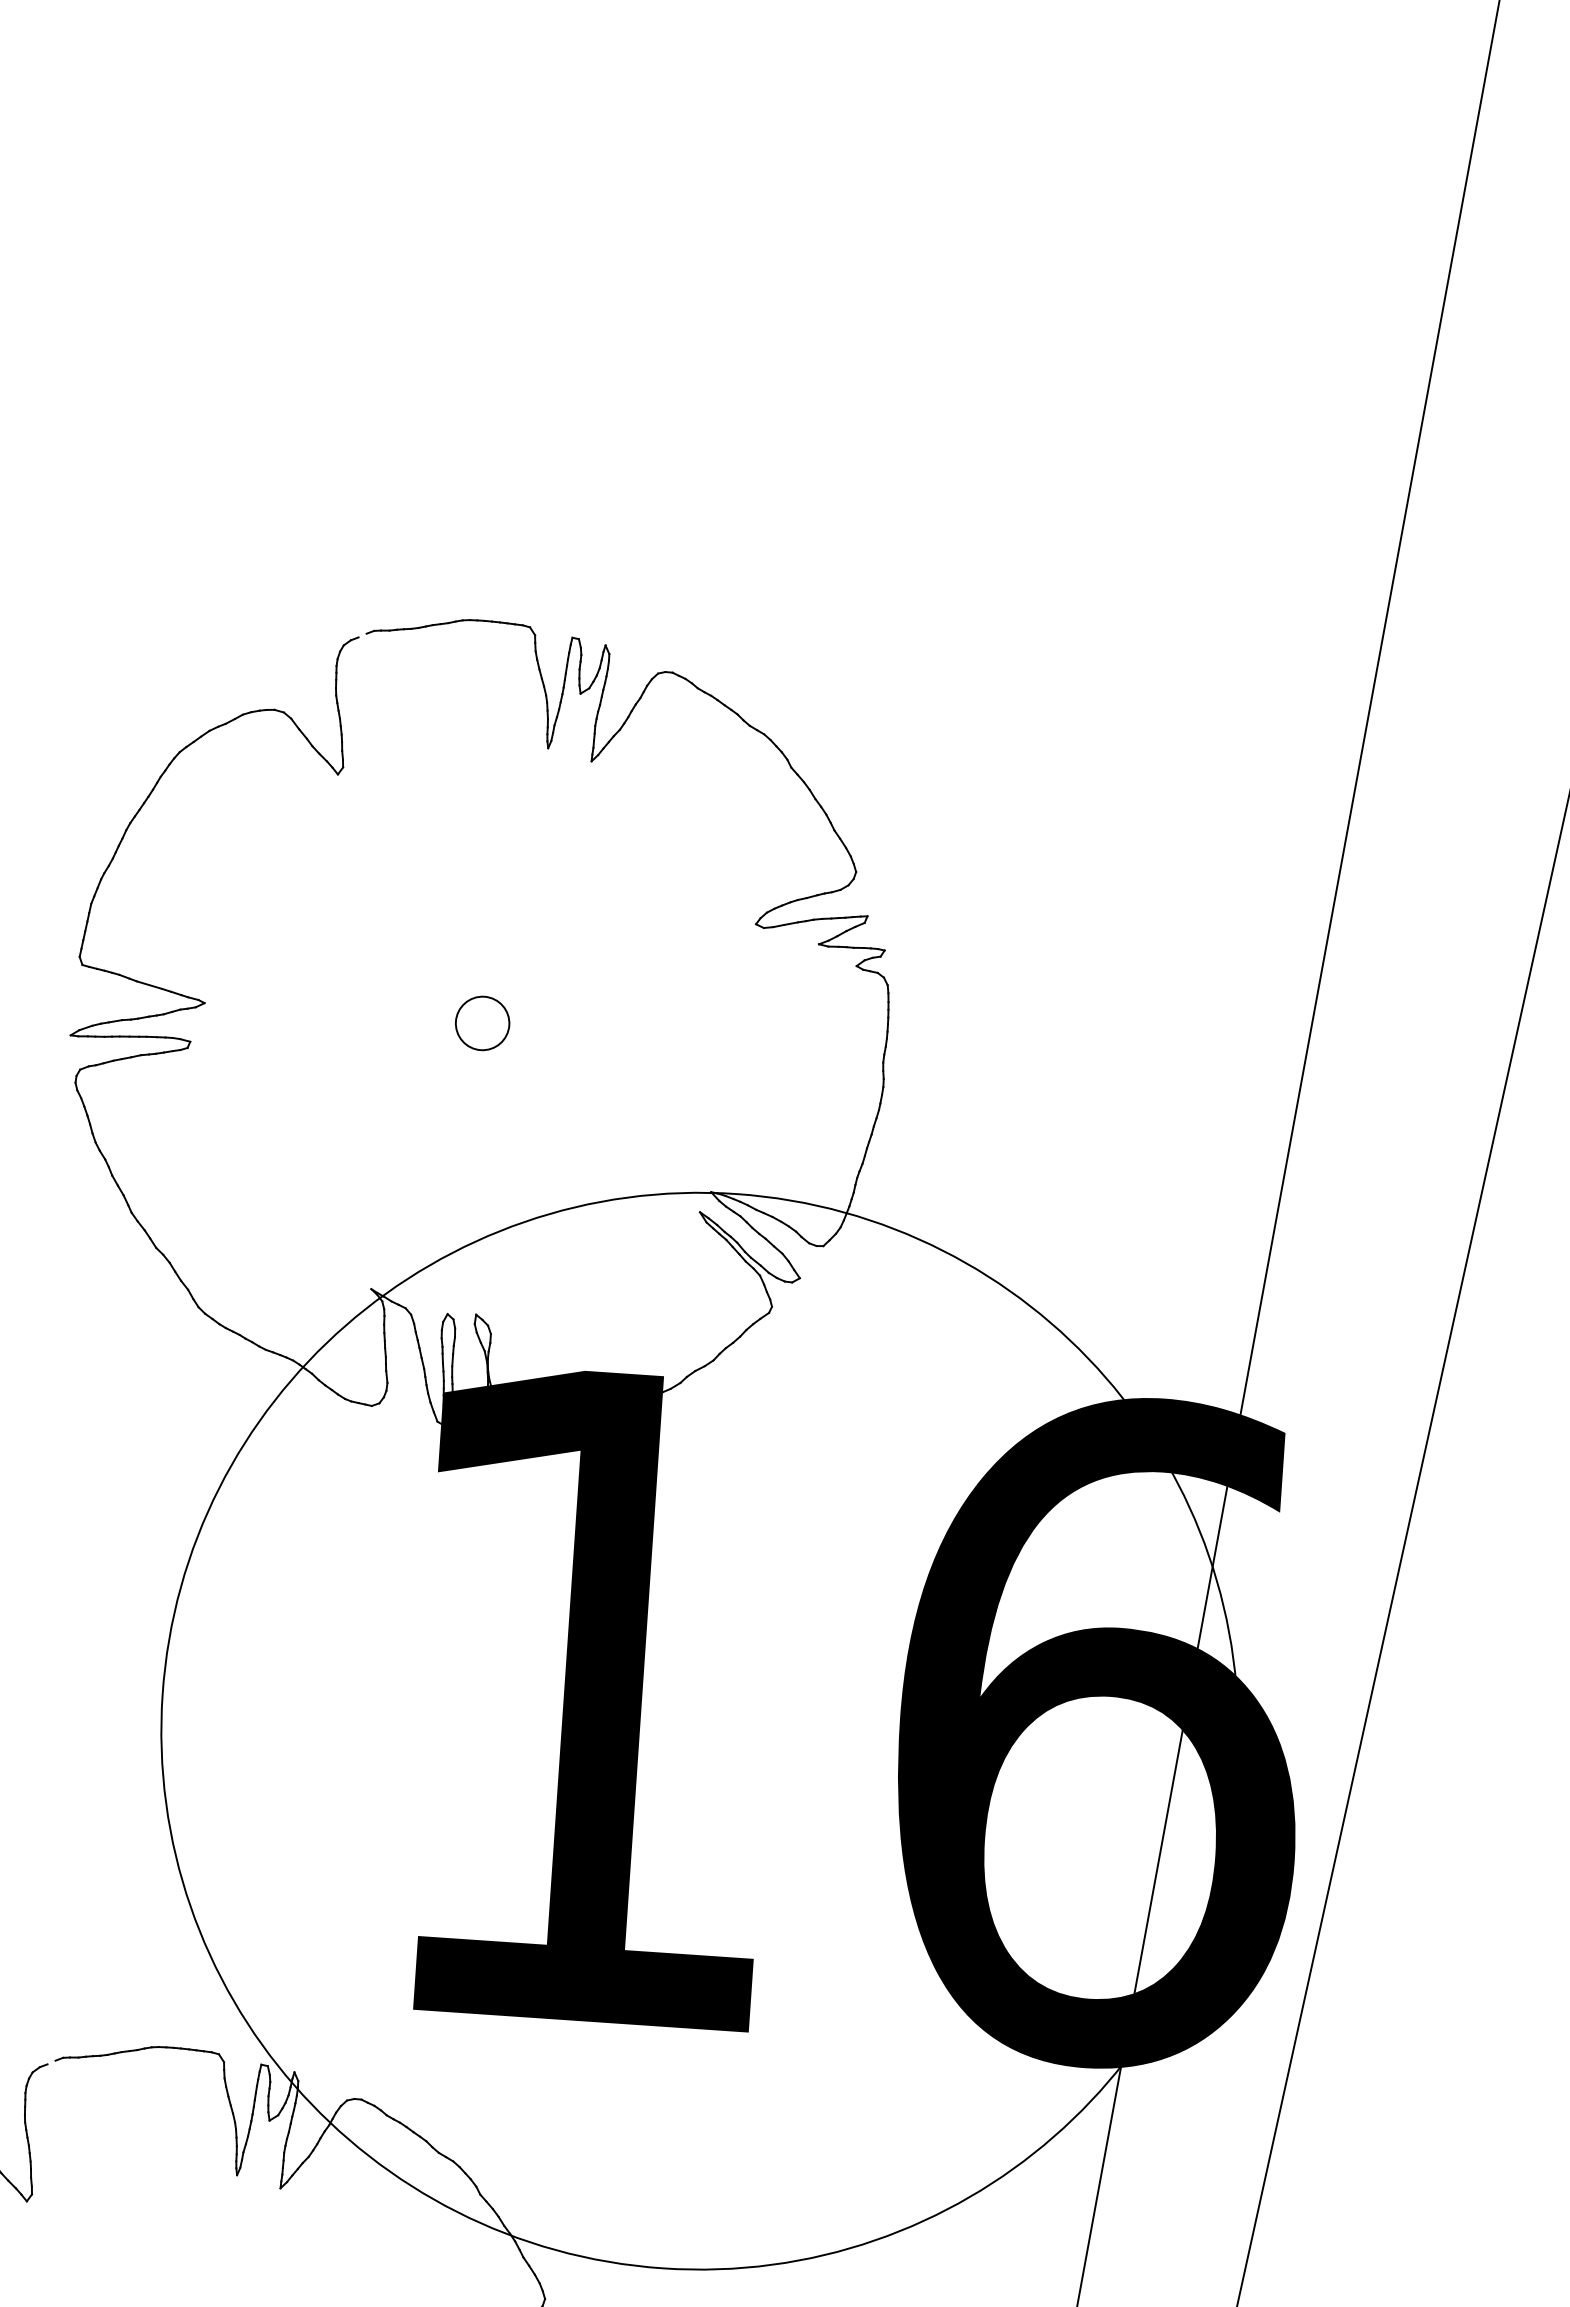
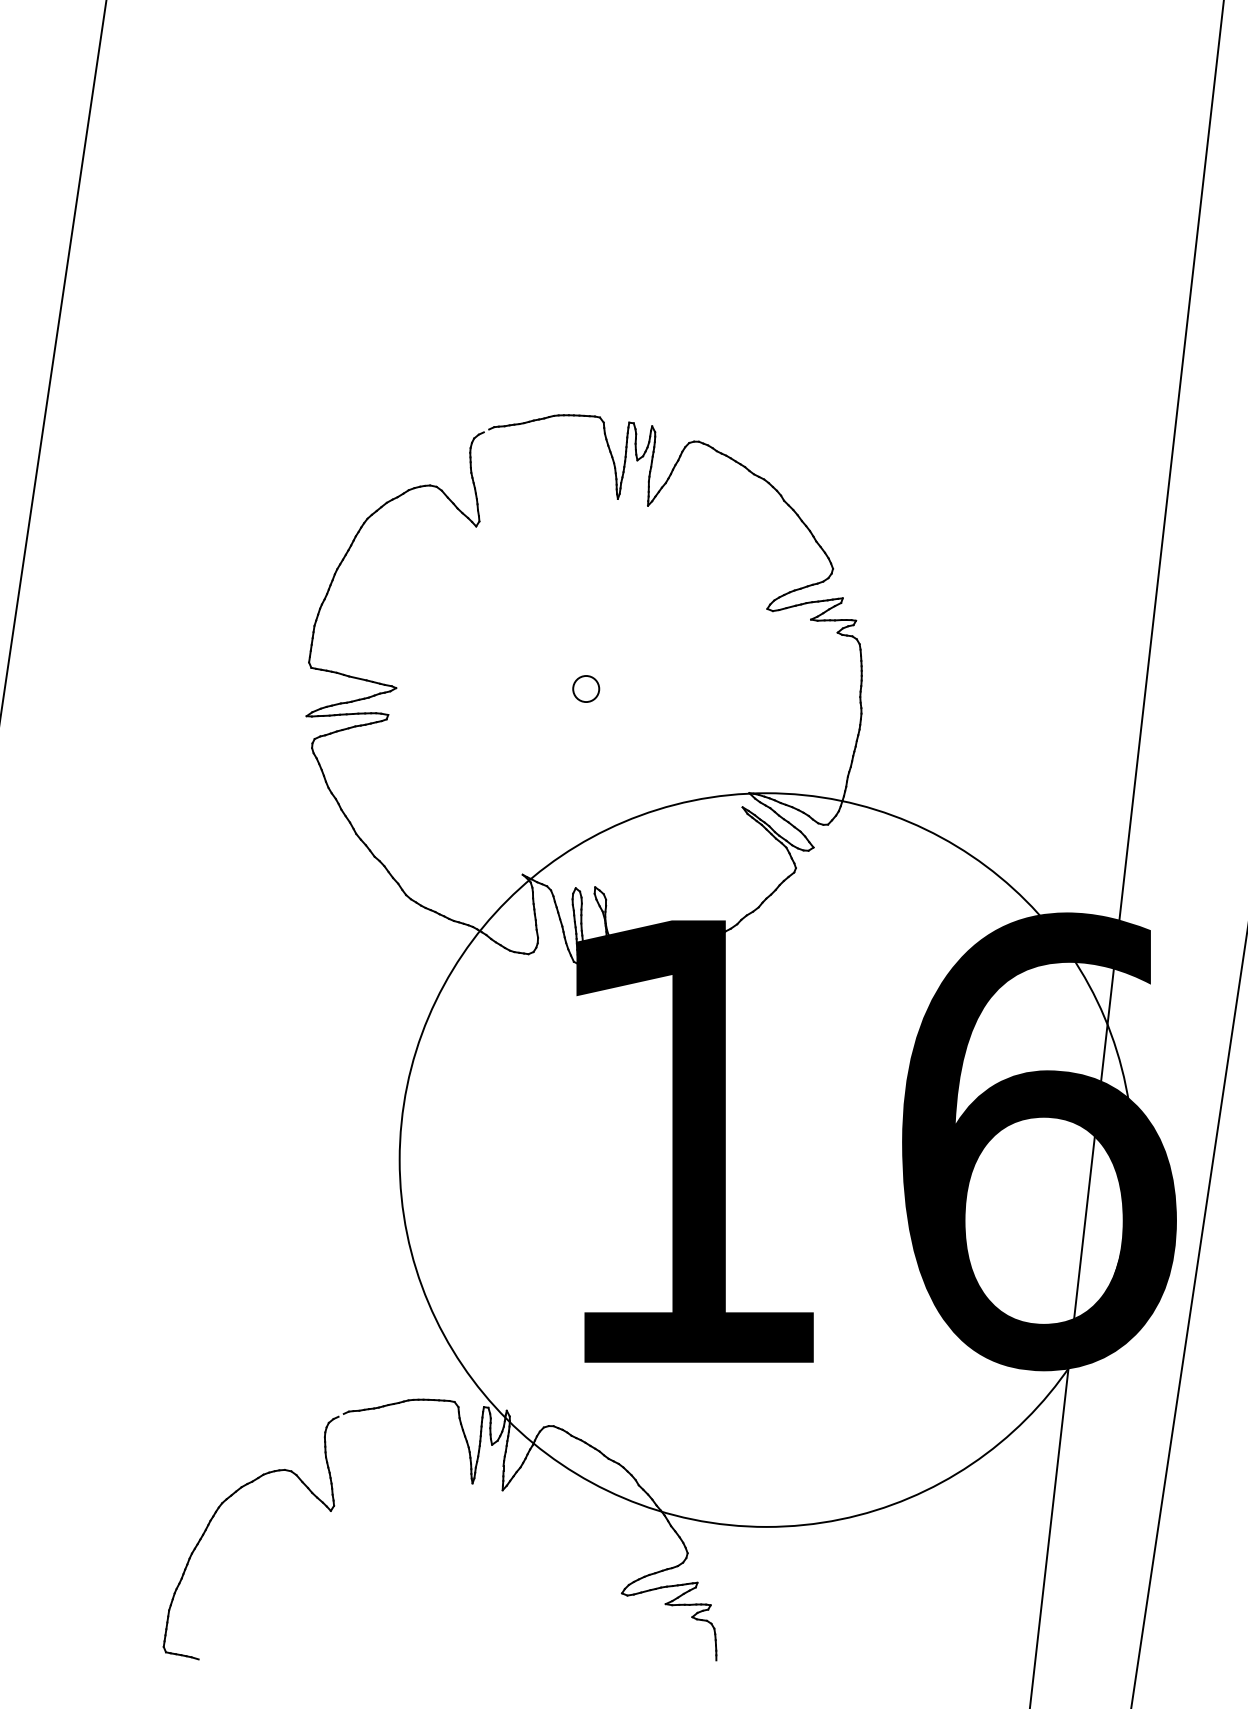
circle: (483, 1022) -> (586, 688), size x0.71

